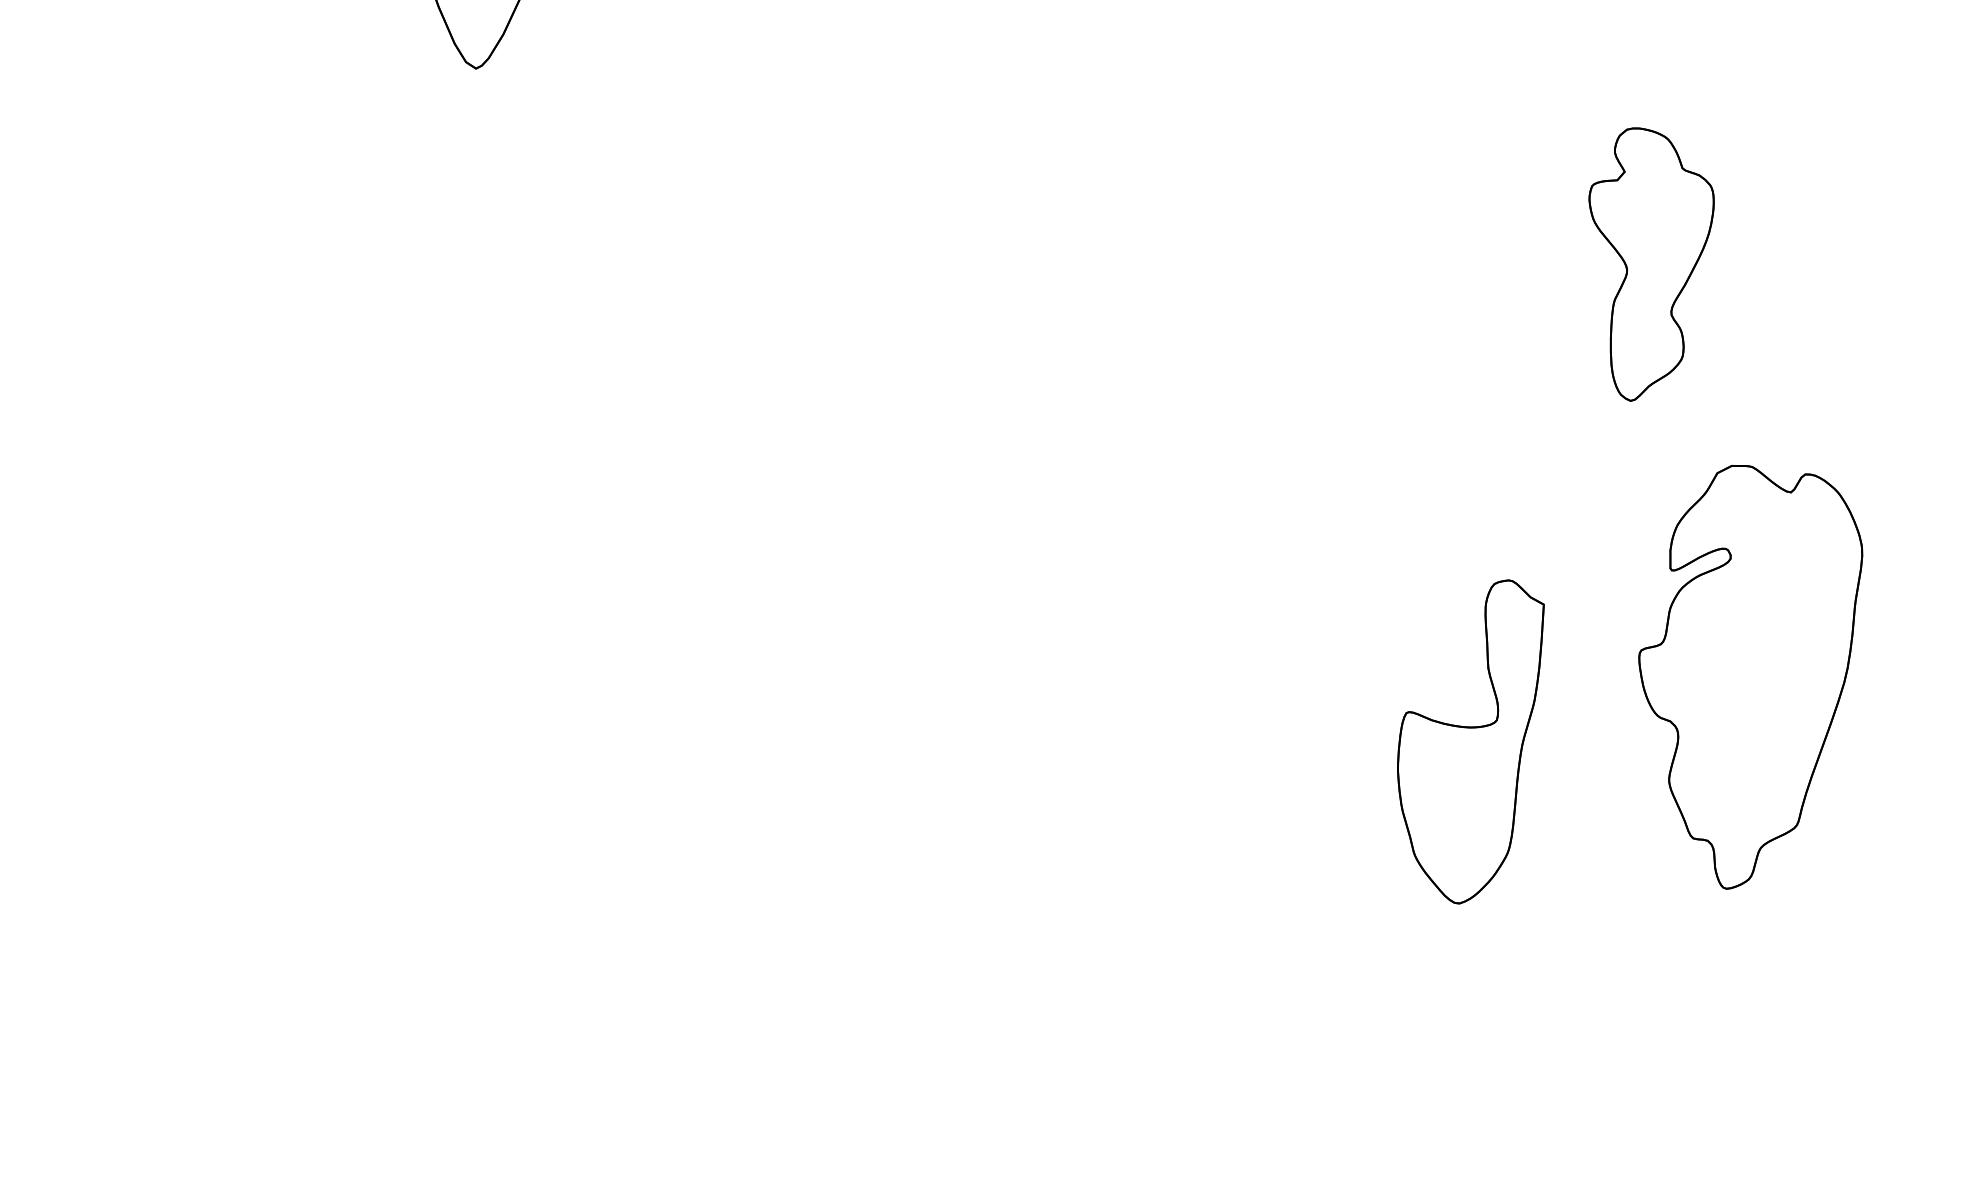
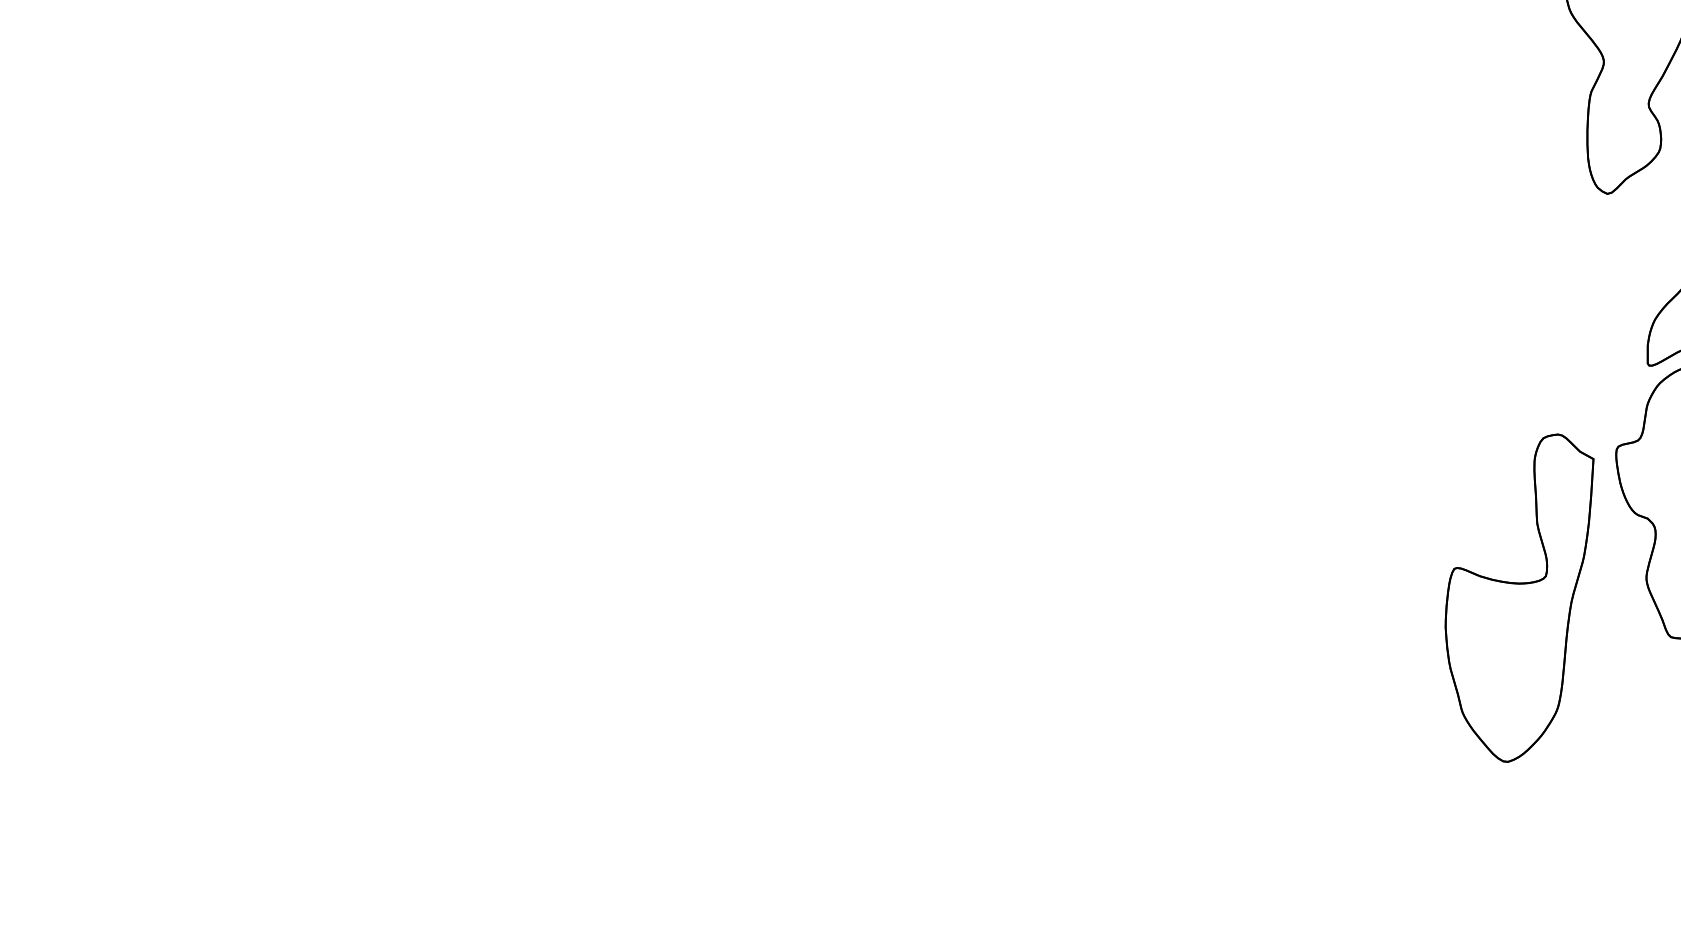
part: (1470, 741) -> (1519, 597), moved

